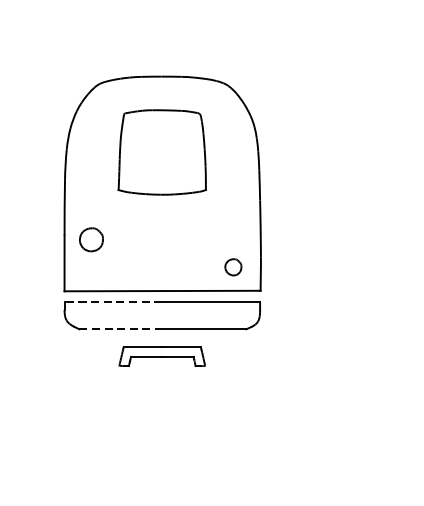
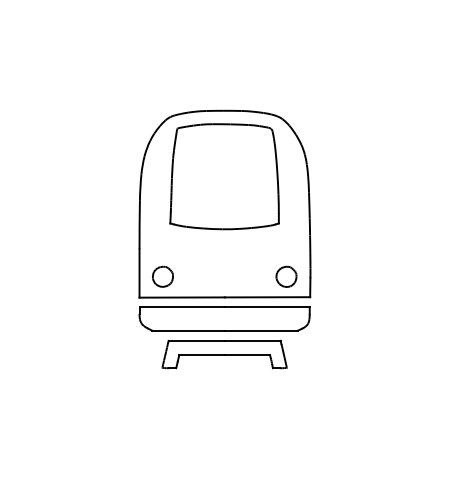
part: (162, 152) -> (224, 176), size x1.43
part: (90, 239) -> (162, 276), moved
part: (233, 267) -> (286, 276), size x1.43
line: (113, 302) -> (182, 307), dashed -> solid
line: (121, 329) -> (189, 330), dashed -> solid
part: (162, 356) -> (224, 354), size x1.67

